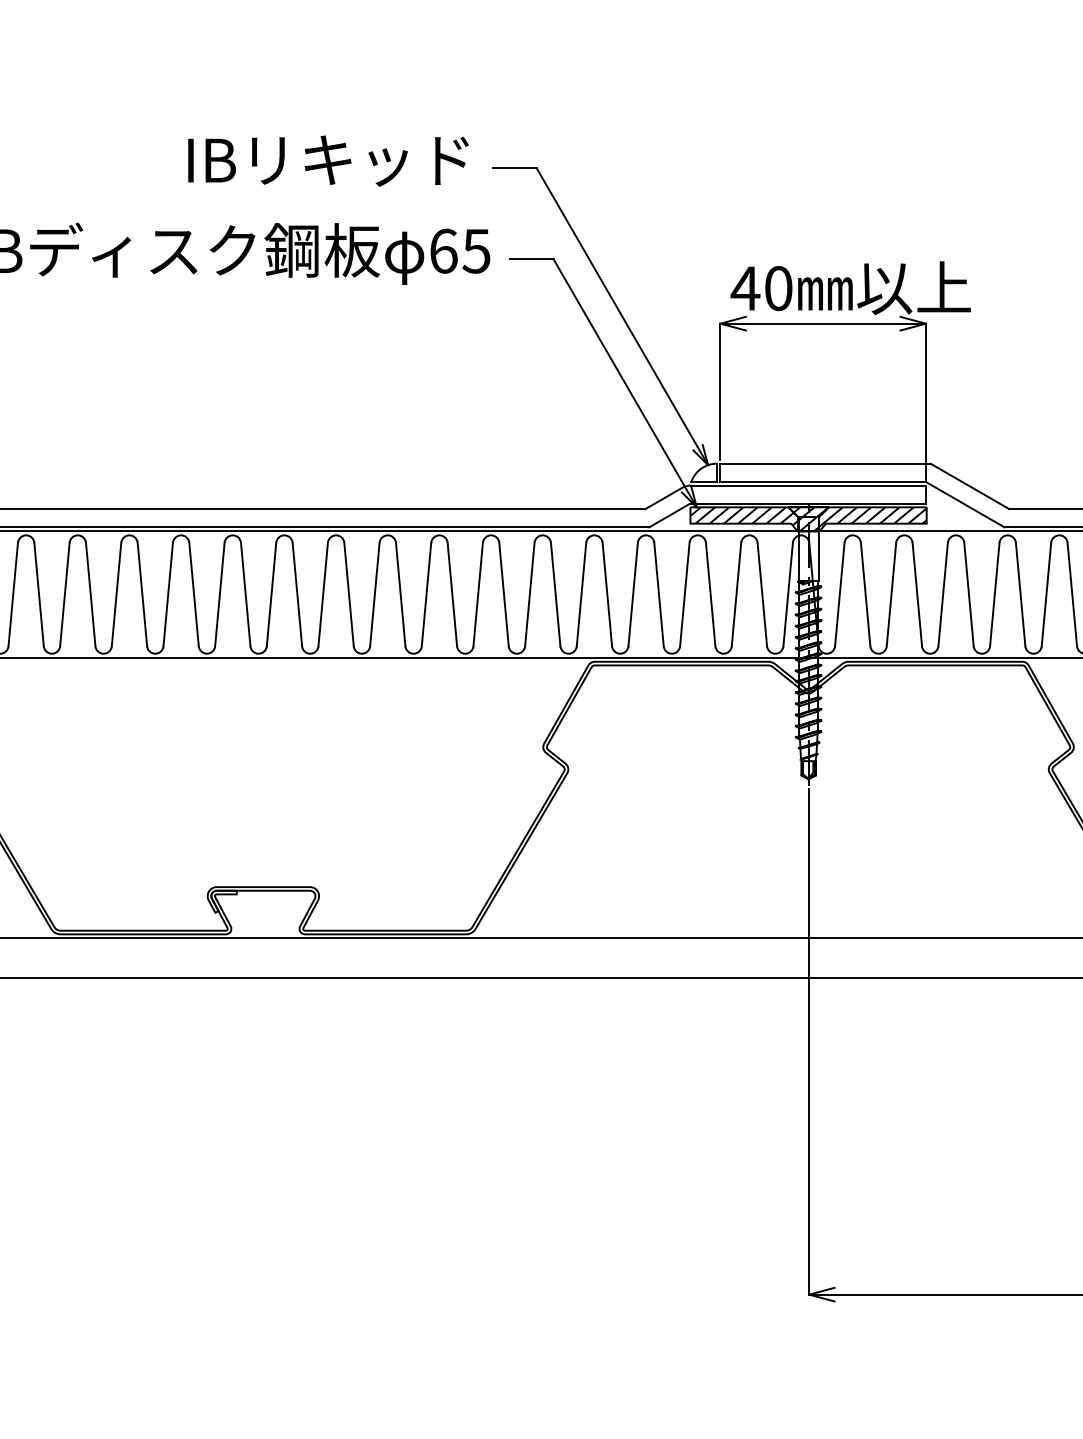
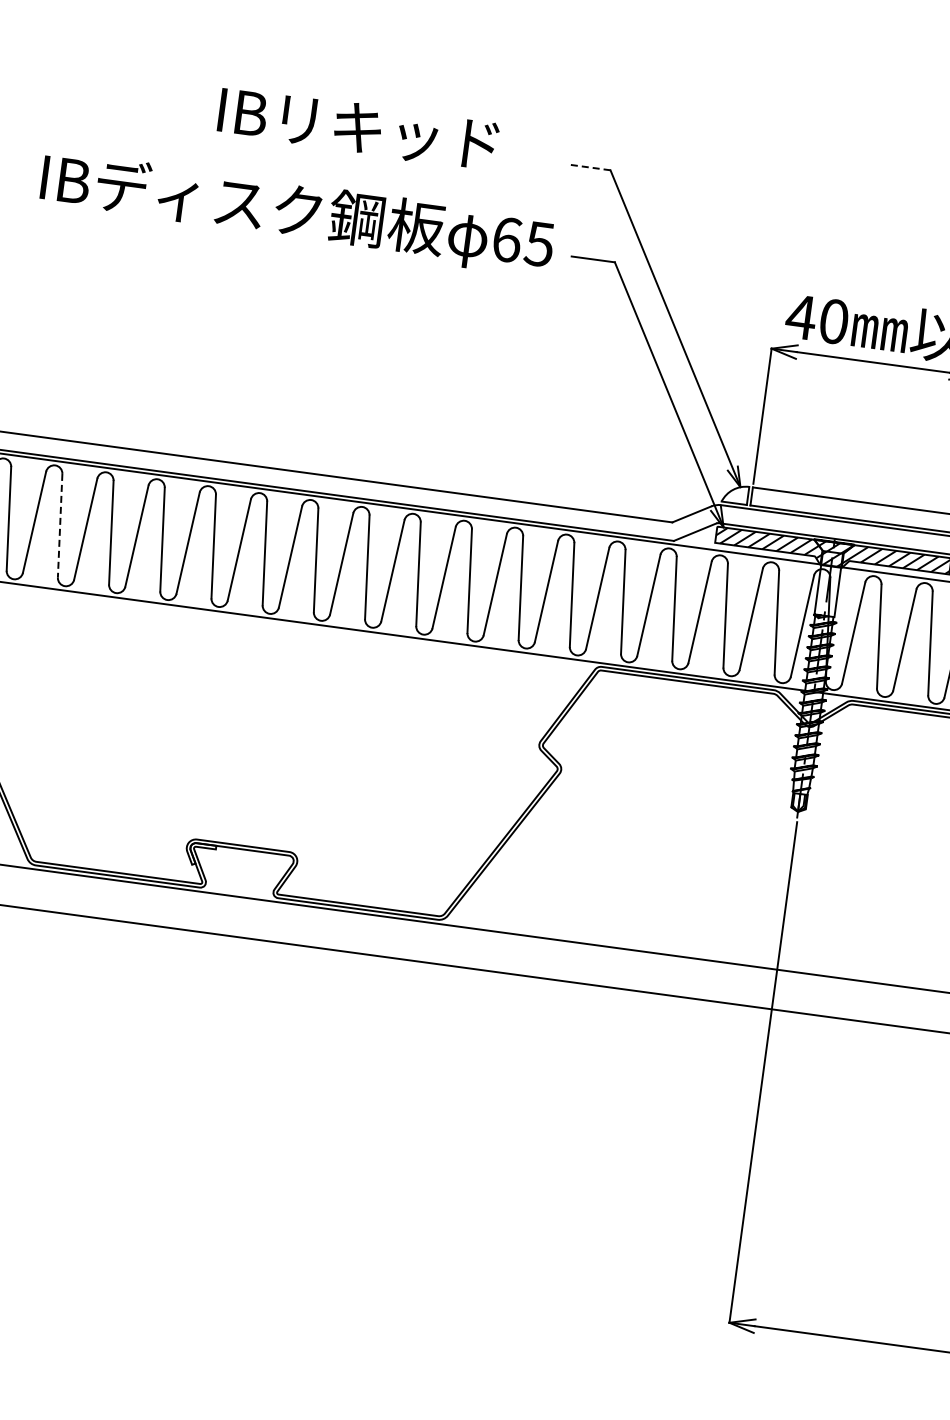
text: (328, 160) -> (358, 128), moved
line: (515, 168) -> (589, 167), solid -> dashed
line: (39, 594) -> (60, 525), solid -> dashed

